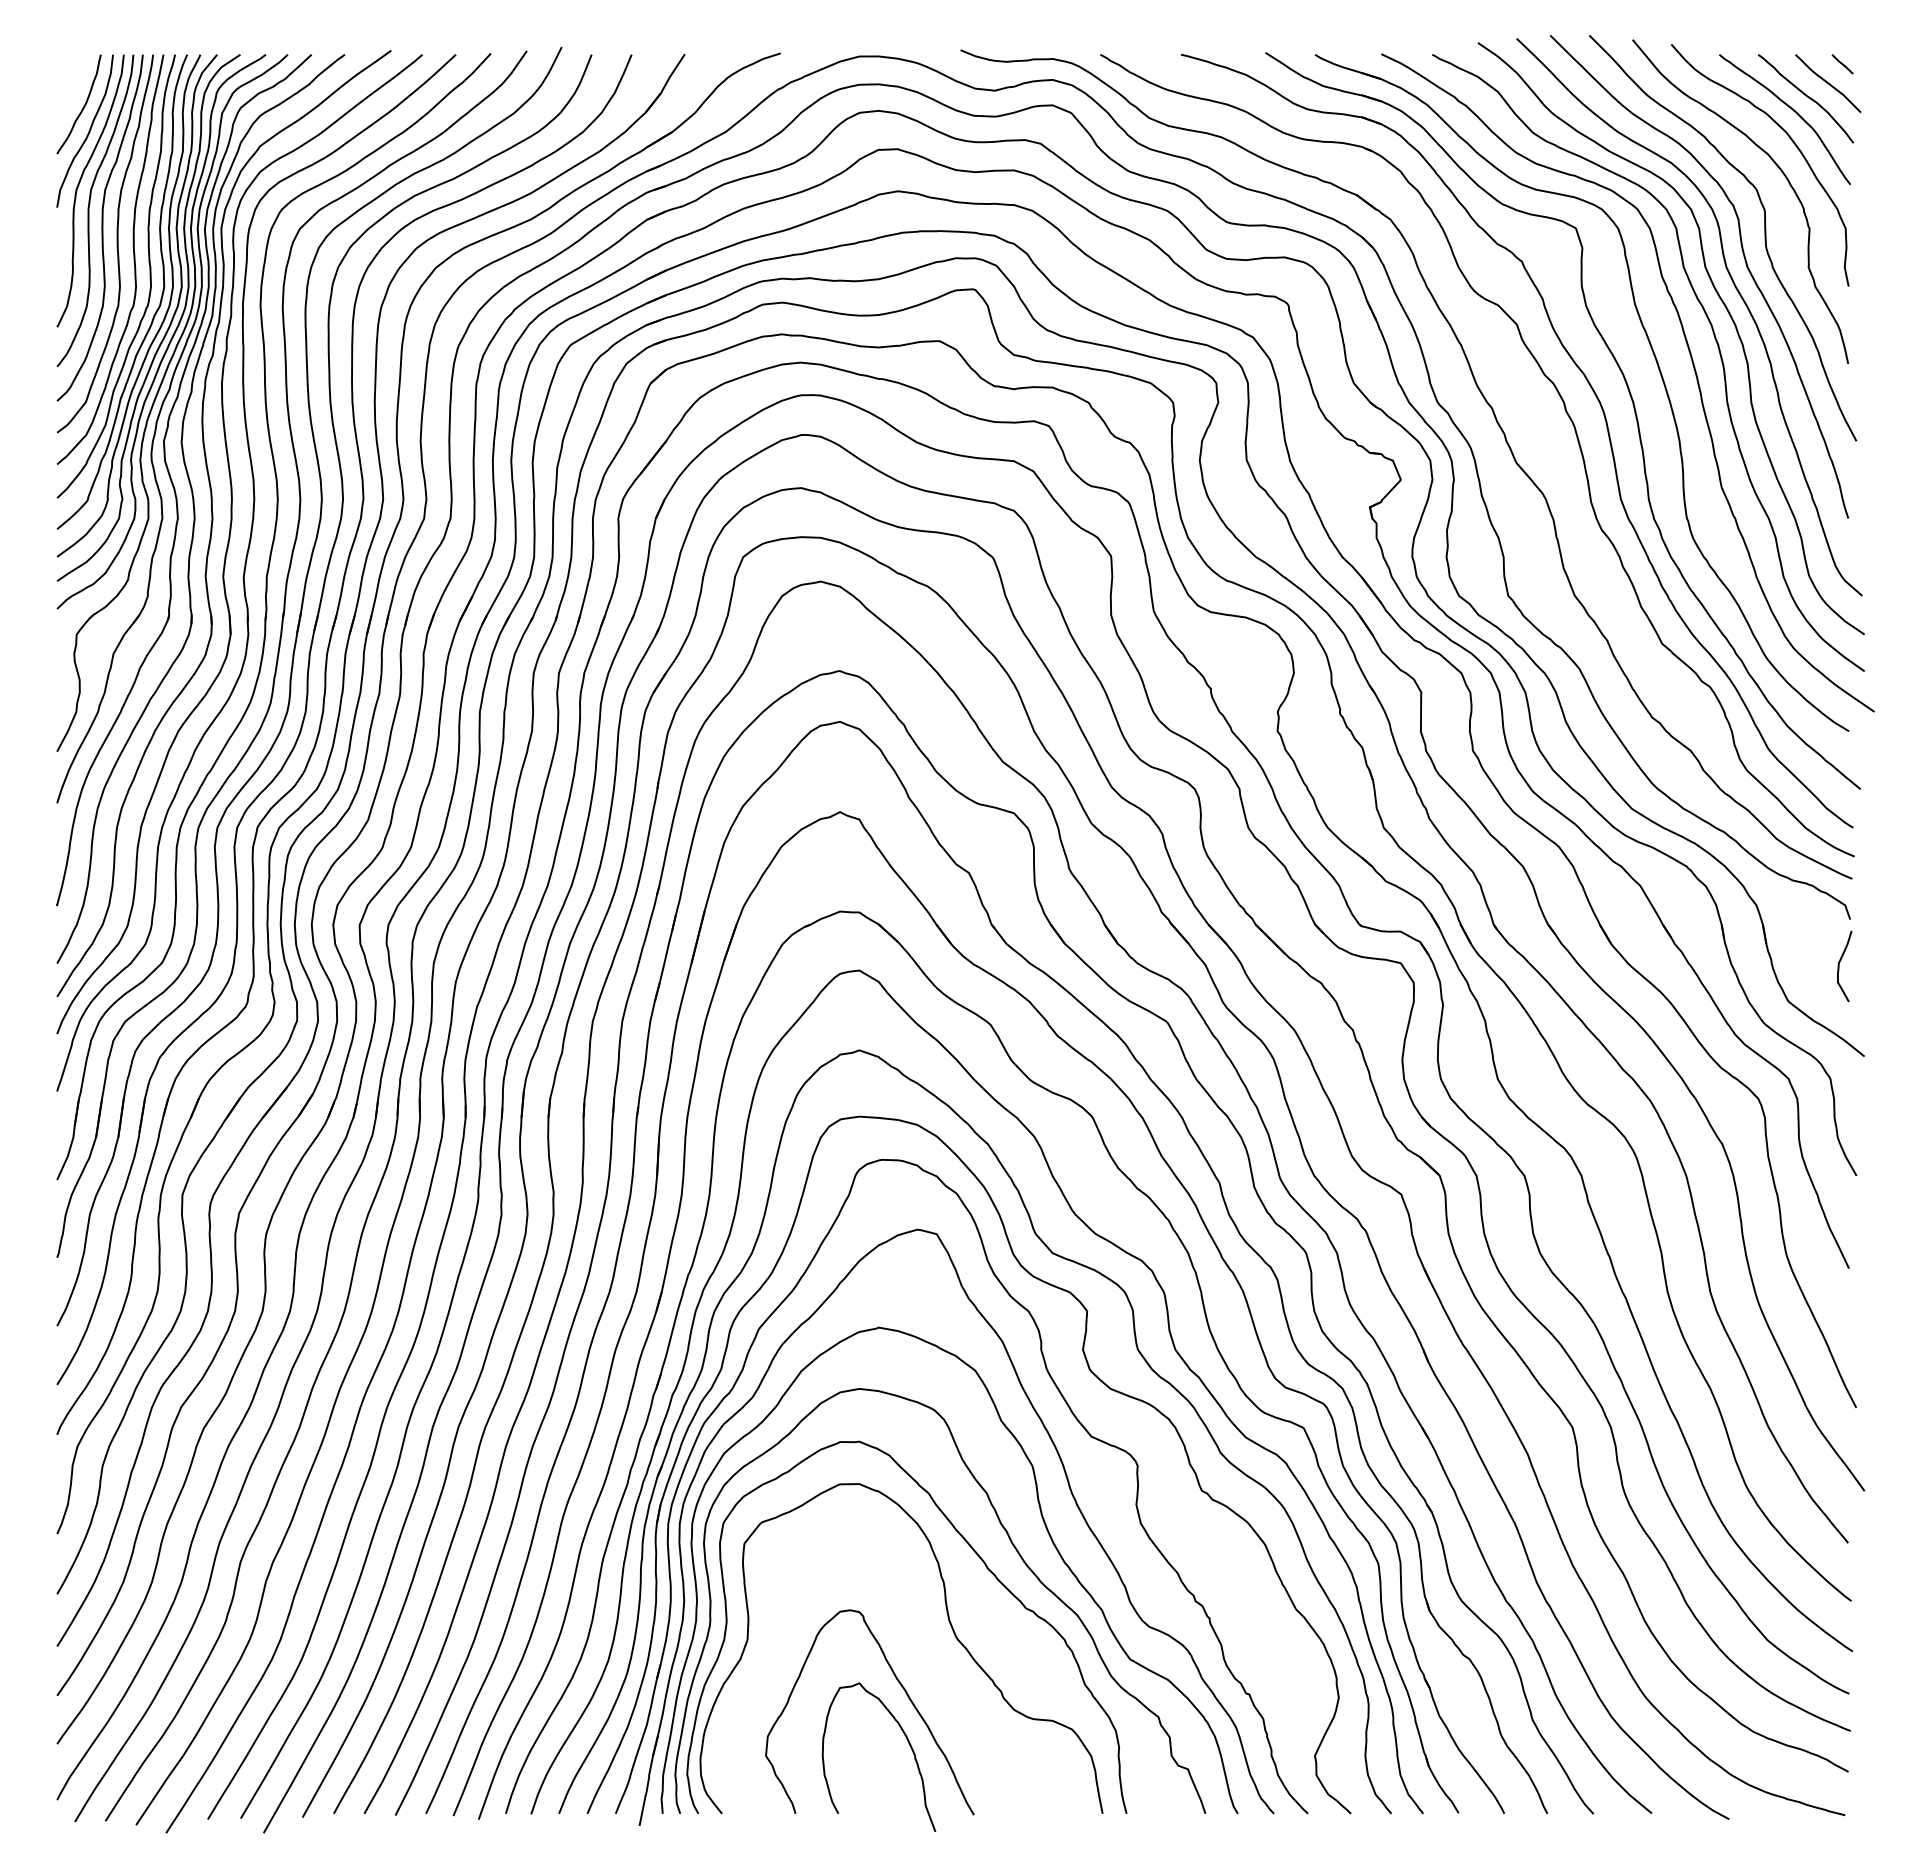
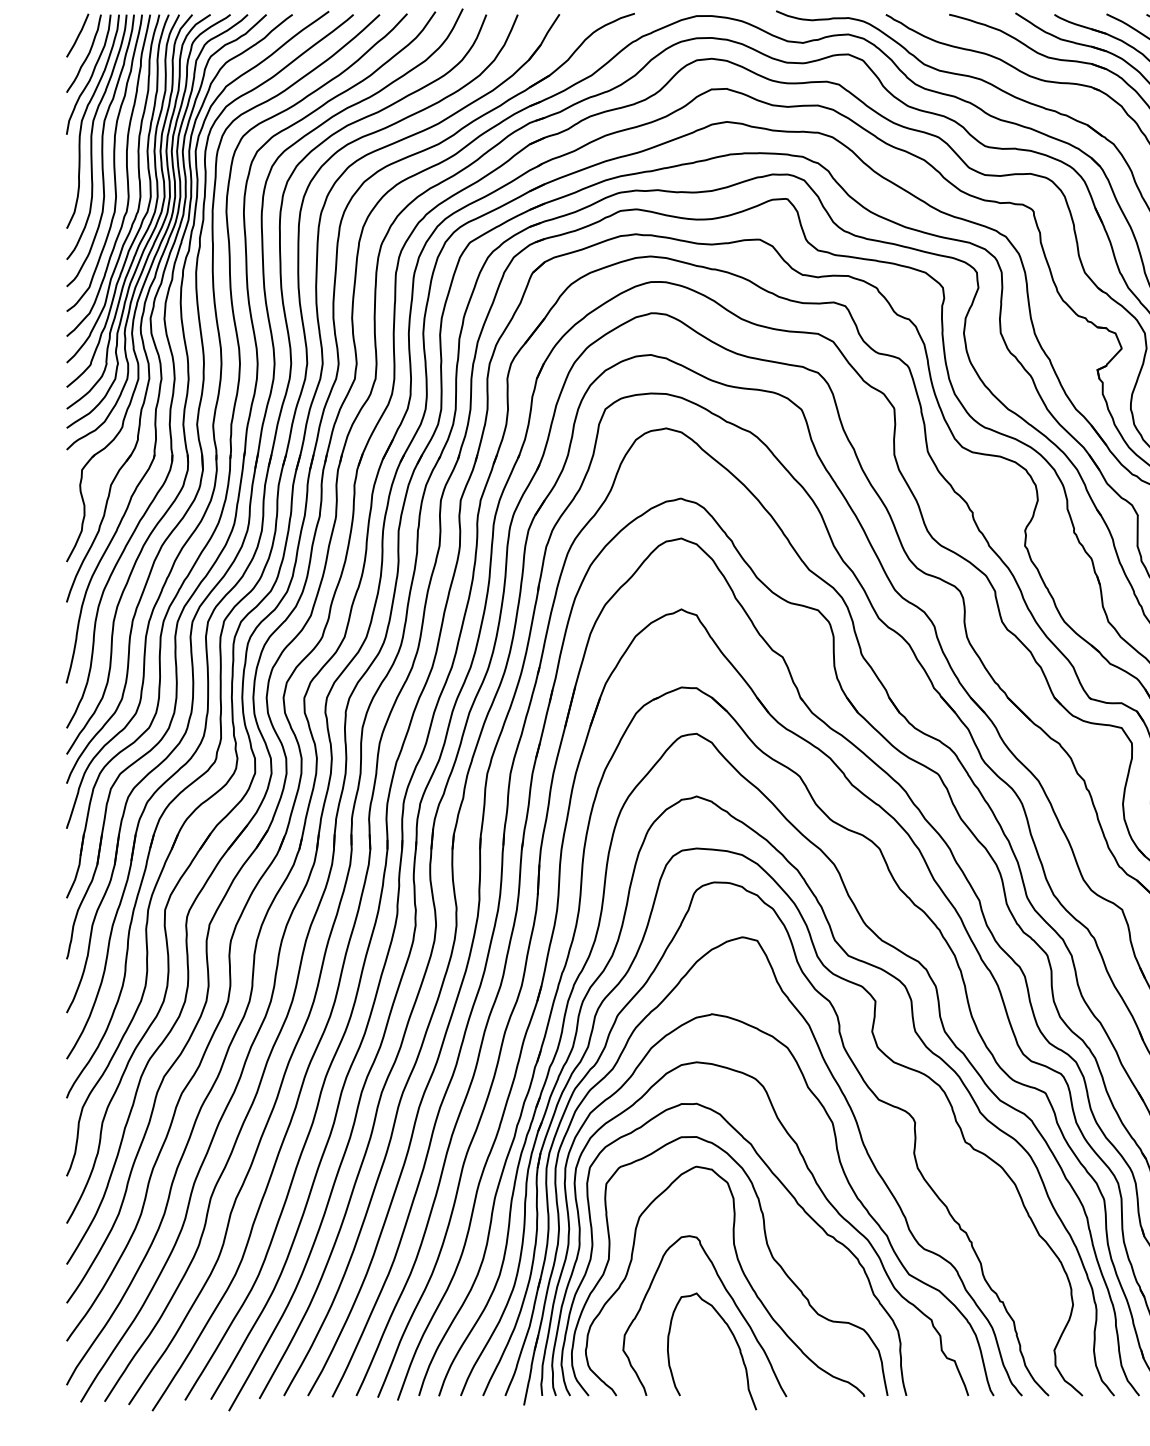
line: (71, 81) -> (77, 35), added
curve: (917, 1656) -> (742, 1272), added

